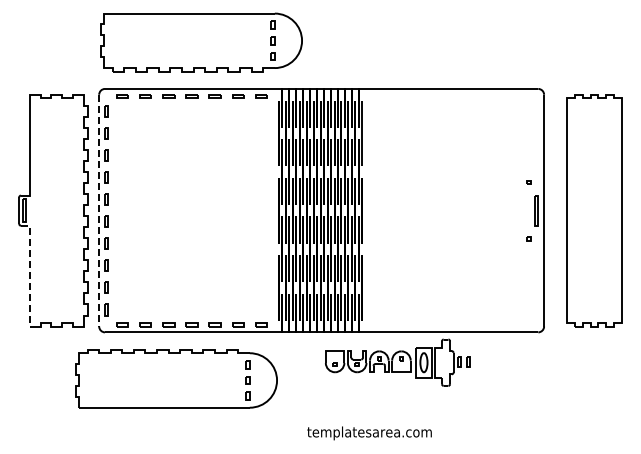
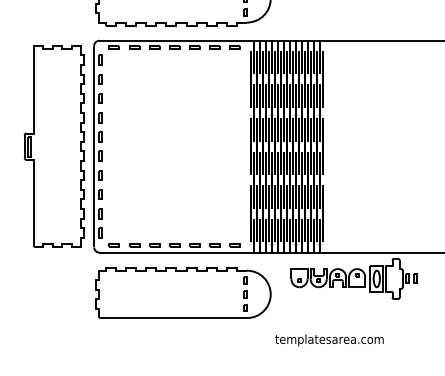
line: (99, 210) -> (94, 146), dashed -> solid
line: (29, 271) -> (33, 199), dashed -> solid
part: (176, 378) -> (183, 292), moved

